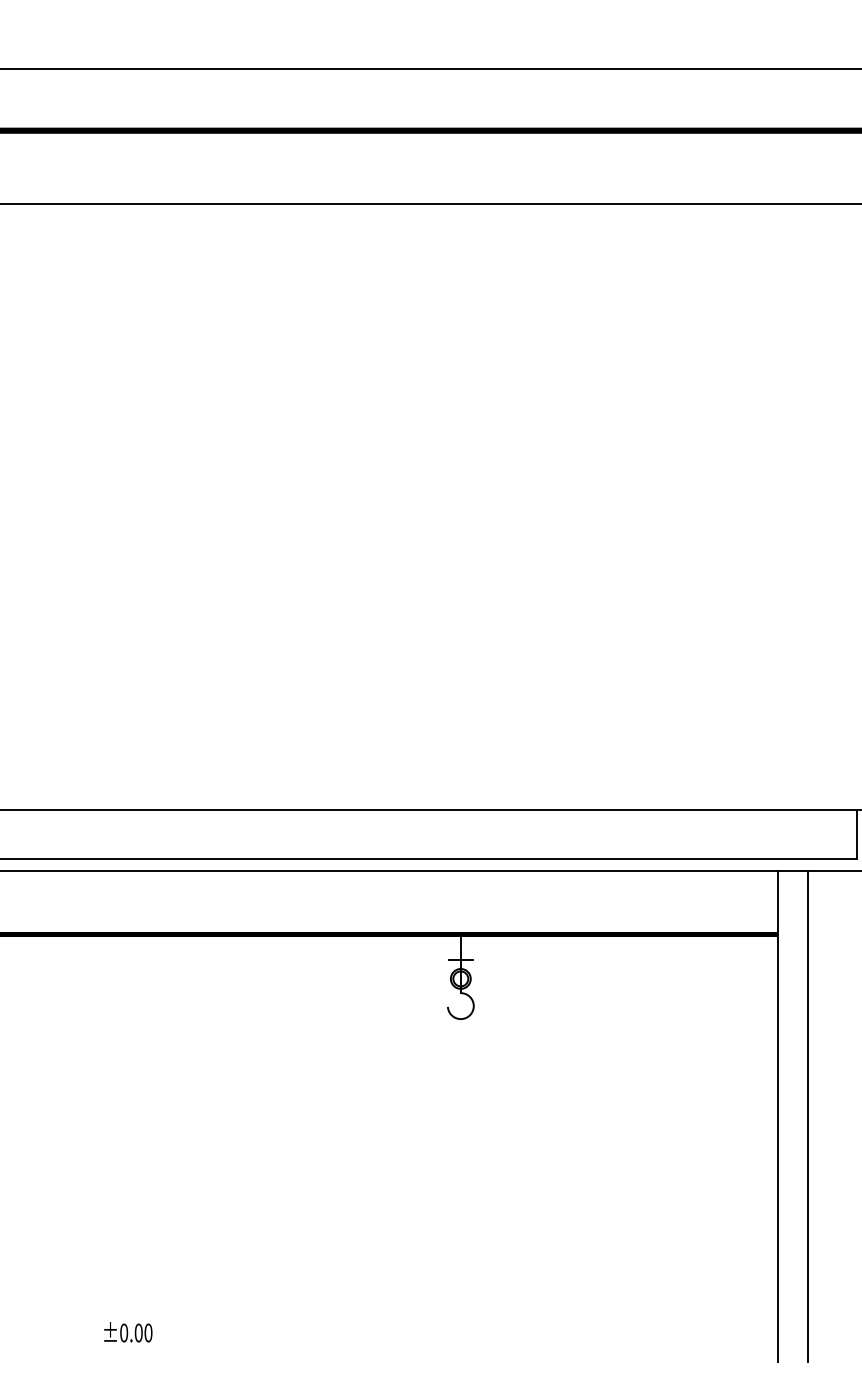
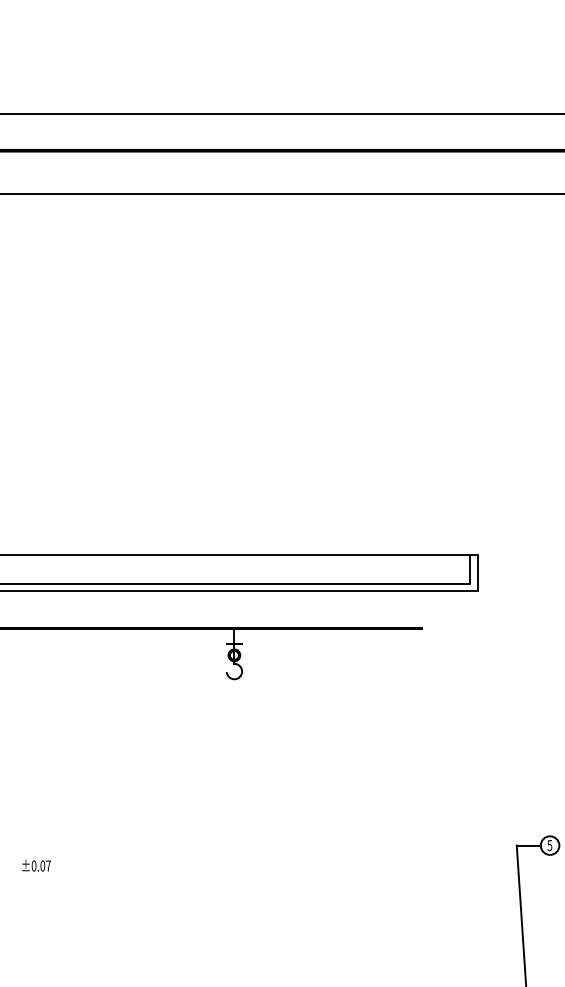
line: (776, 1116) -> (422, 737), removed
line: (808, 1116) -> (441, 737), removed
text: (148, 1332) -> (48, 865), ±0.00 -> ±0.07

